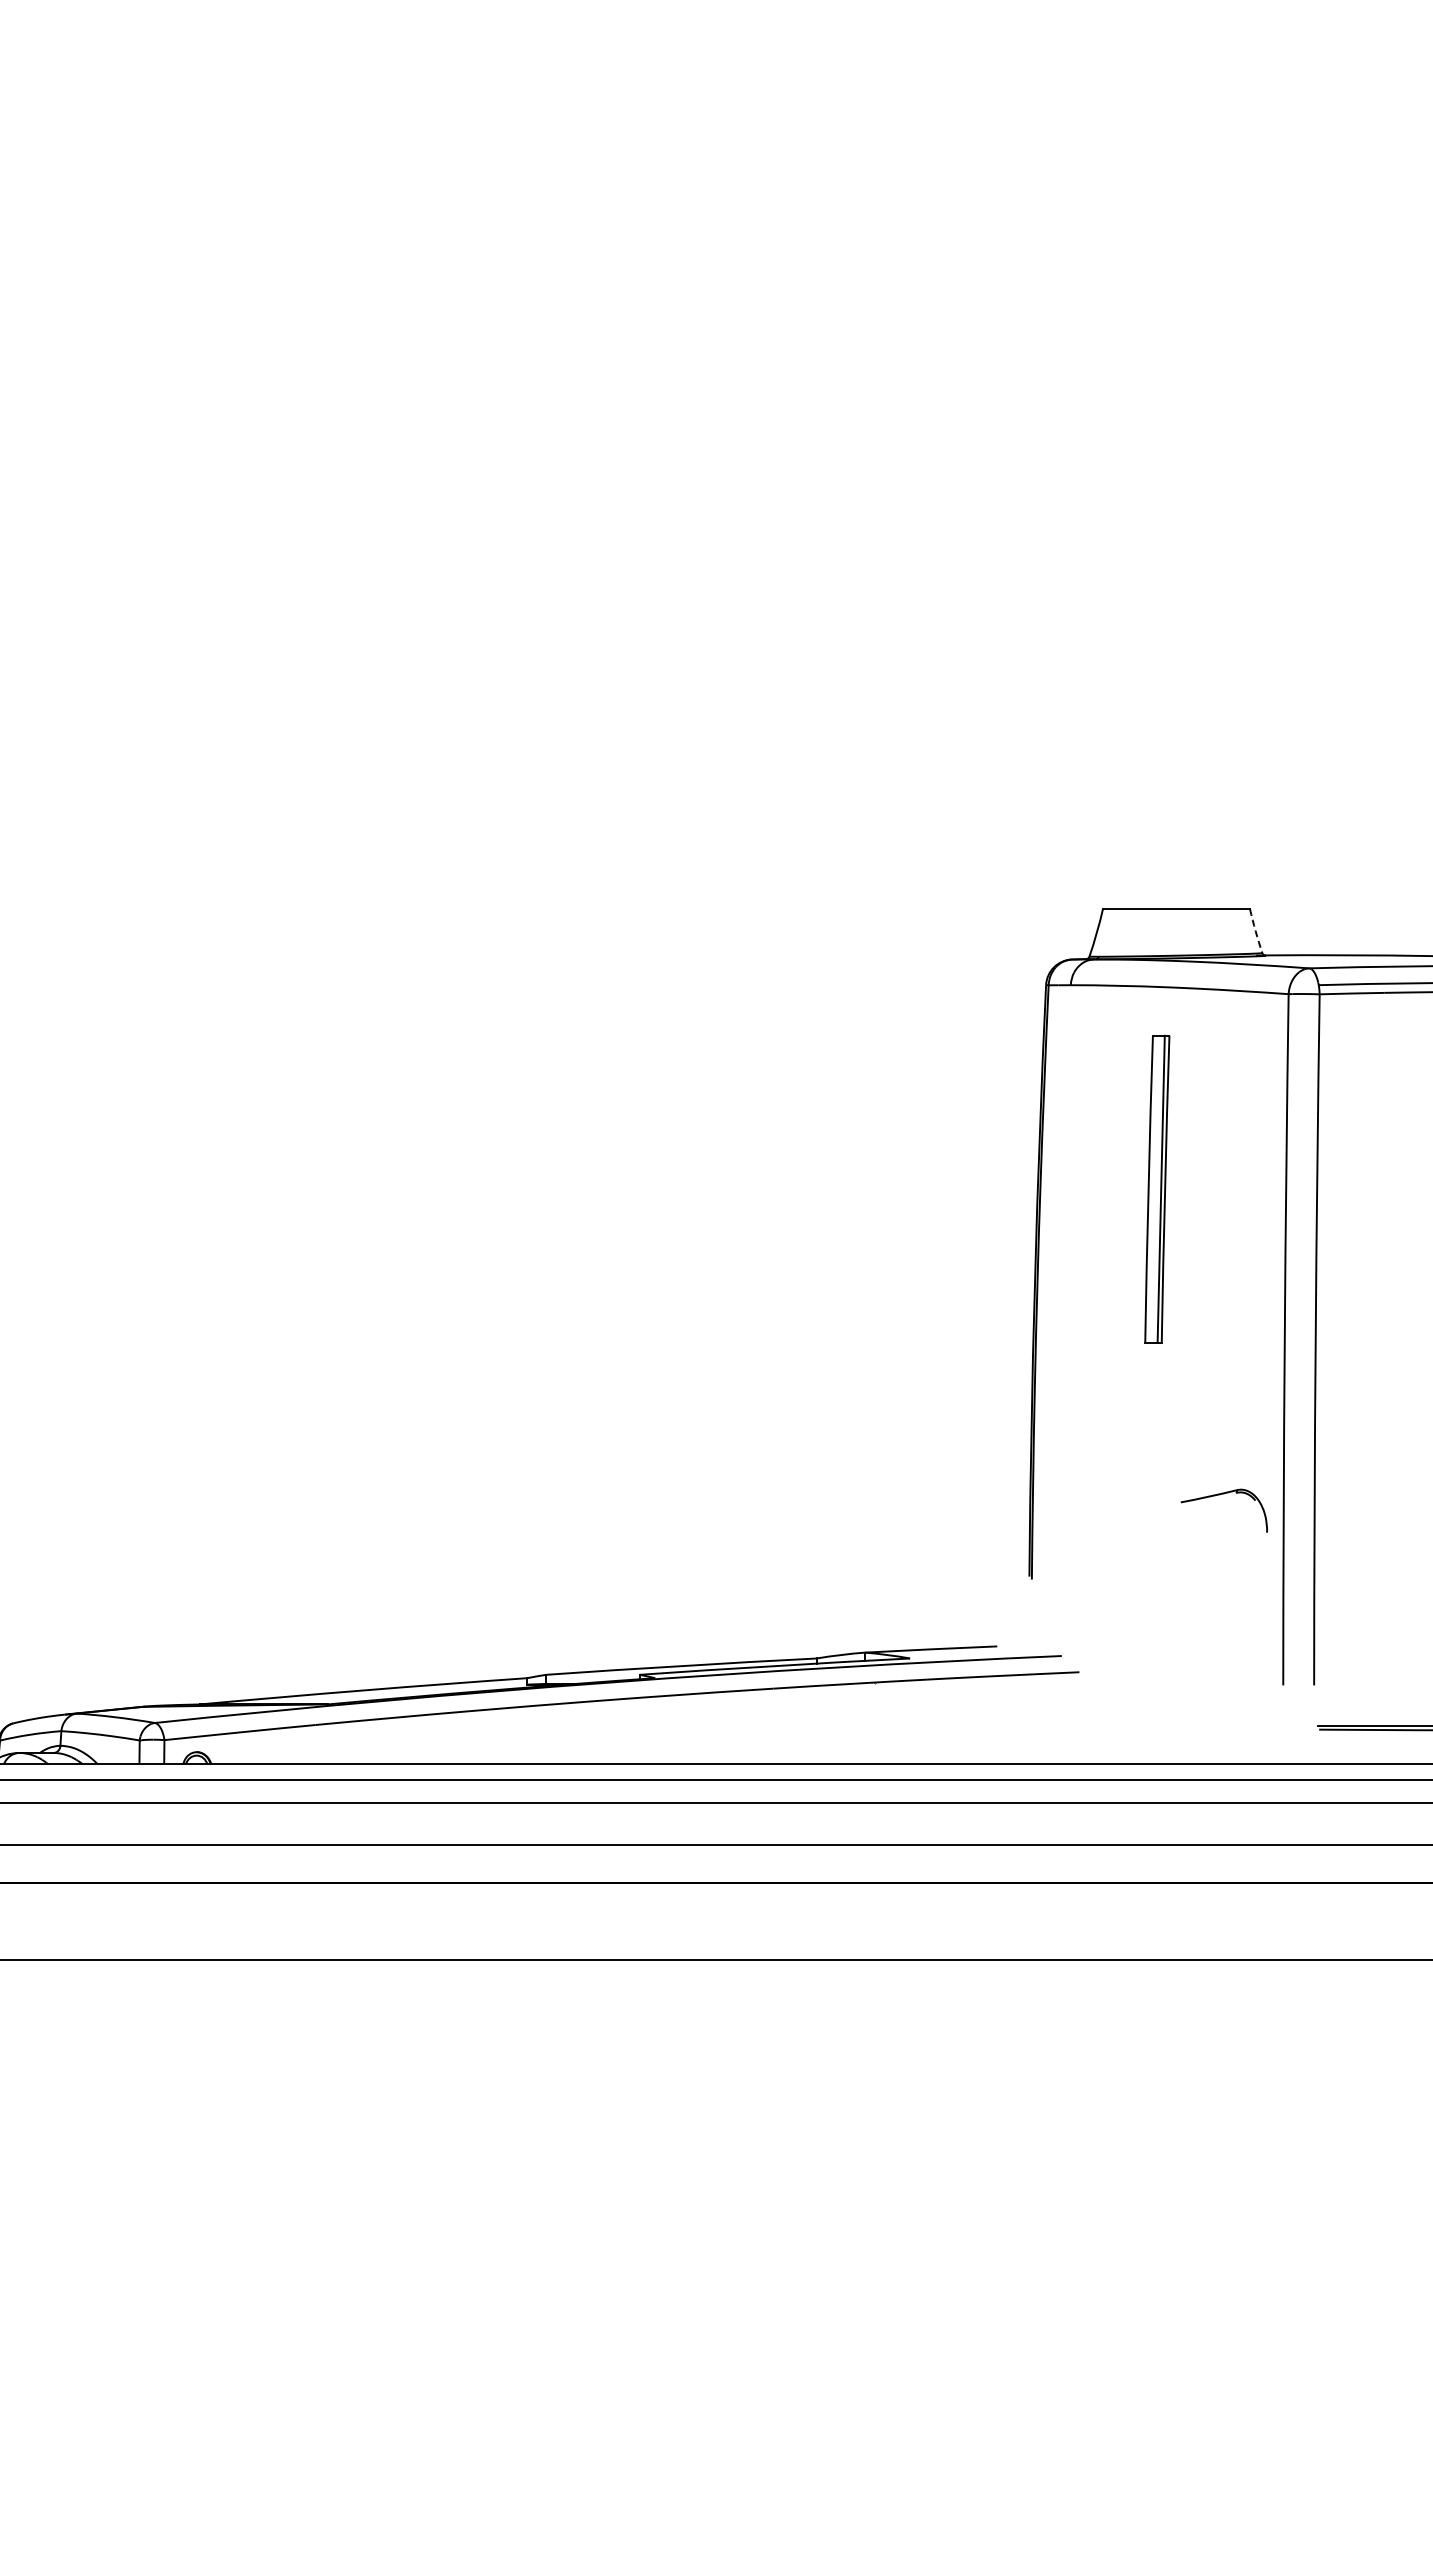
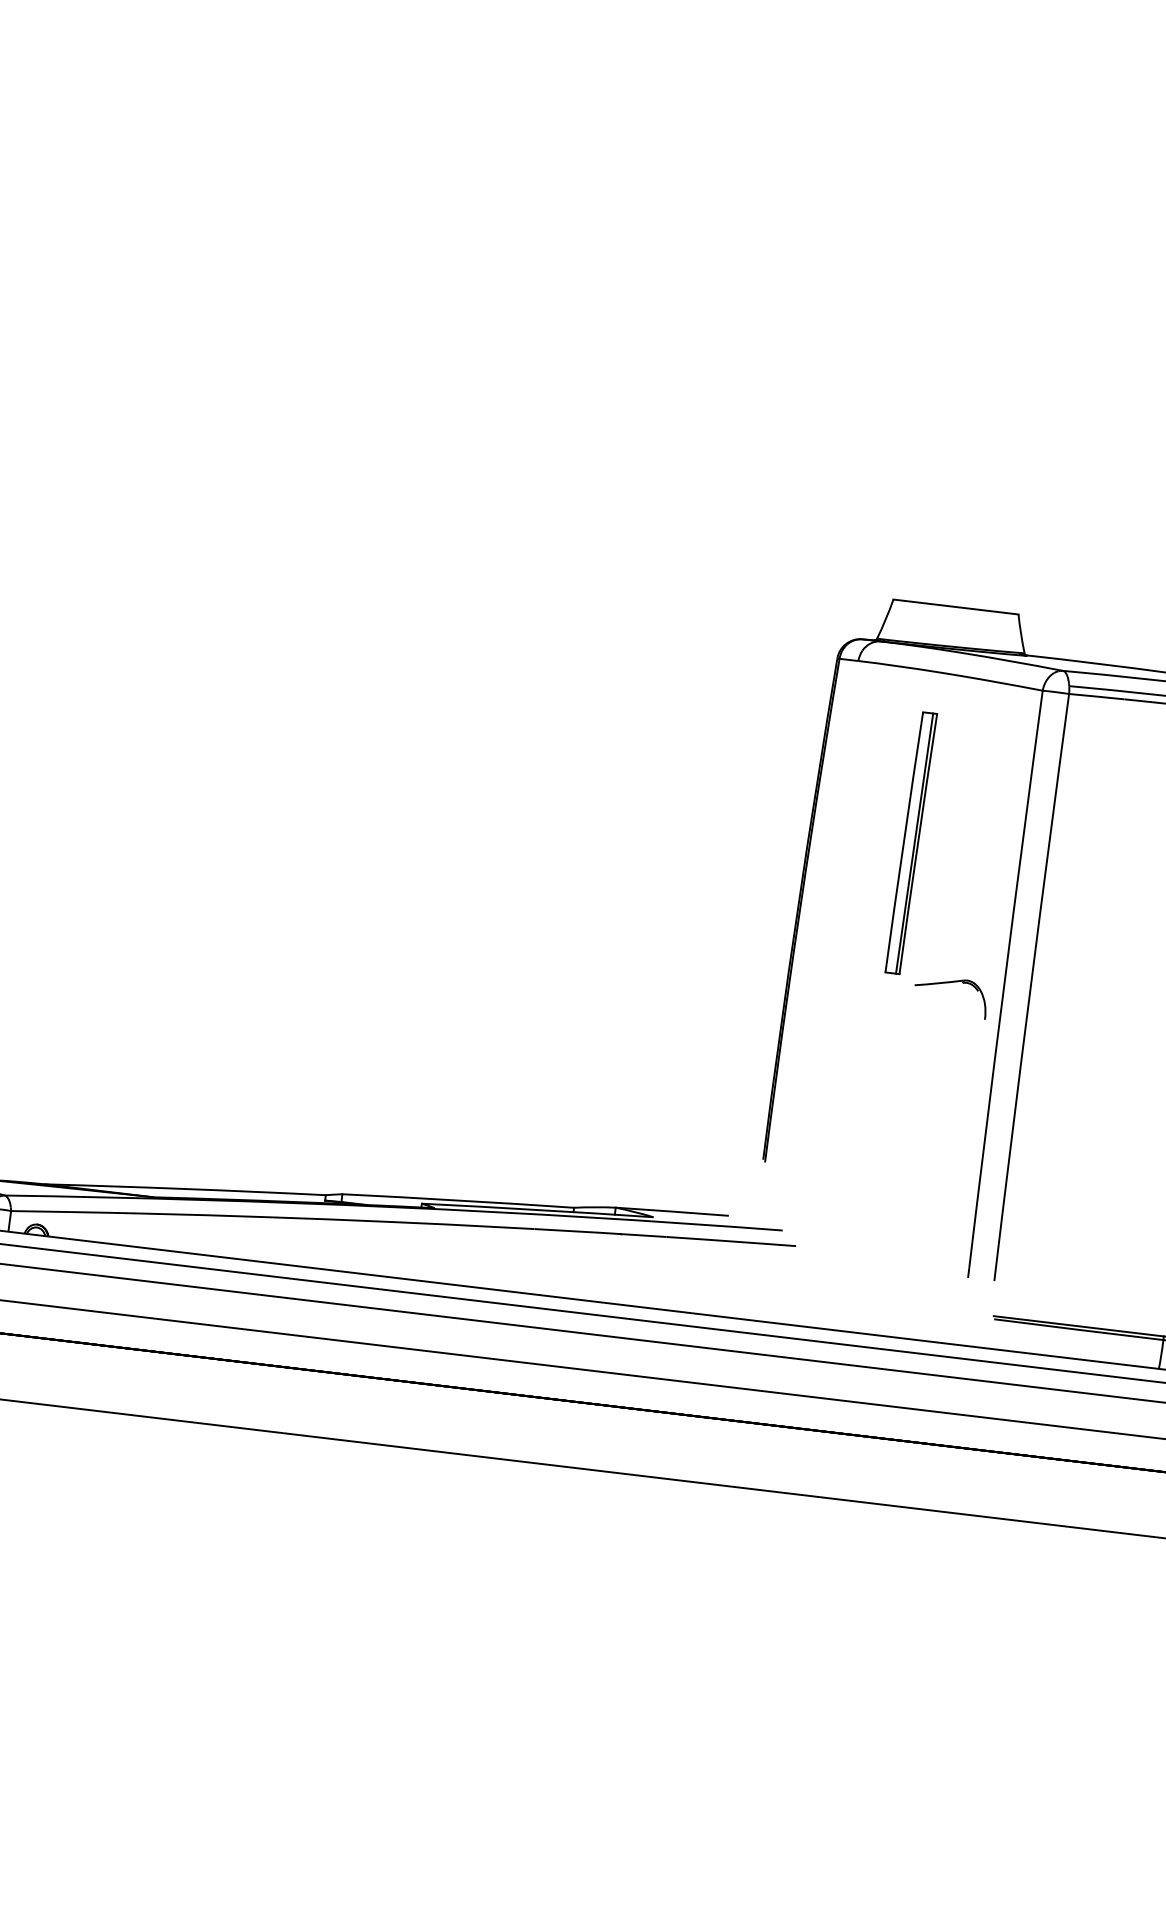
arc: (1255, 931) -> (1020, 634), dashed -> solid
part: (1219, 1495) -> (948, 983), moved

